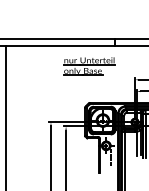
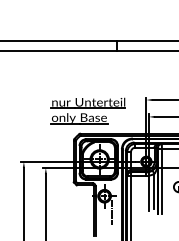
part: (89, 66) -> (88, 111), moved

